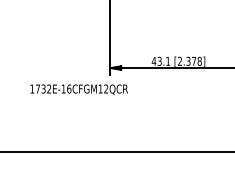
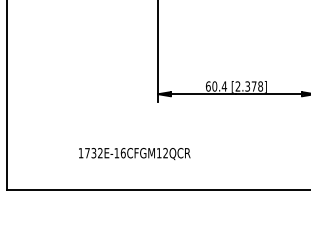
text: (161, 61) -> (216, 86), 43.1 -> 60.4
text: (79, 89) -> (134, 153), moved

